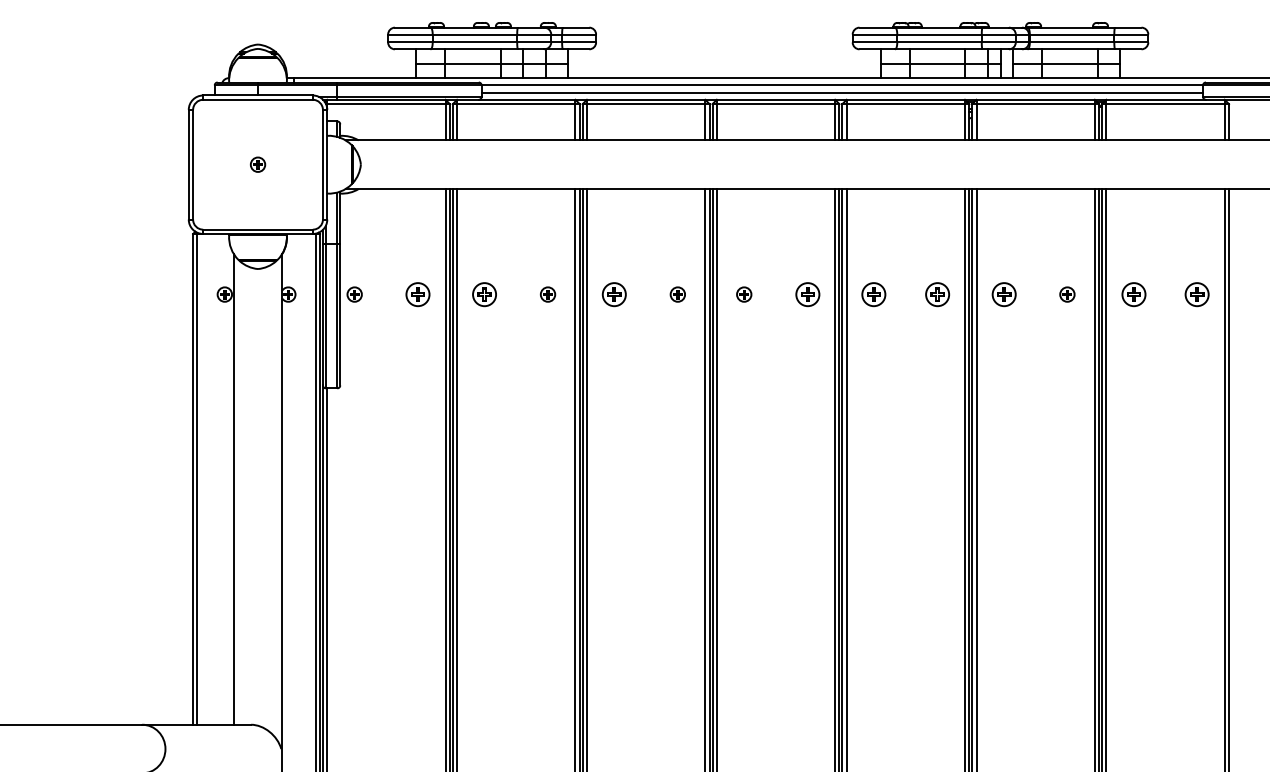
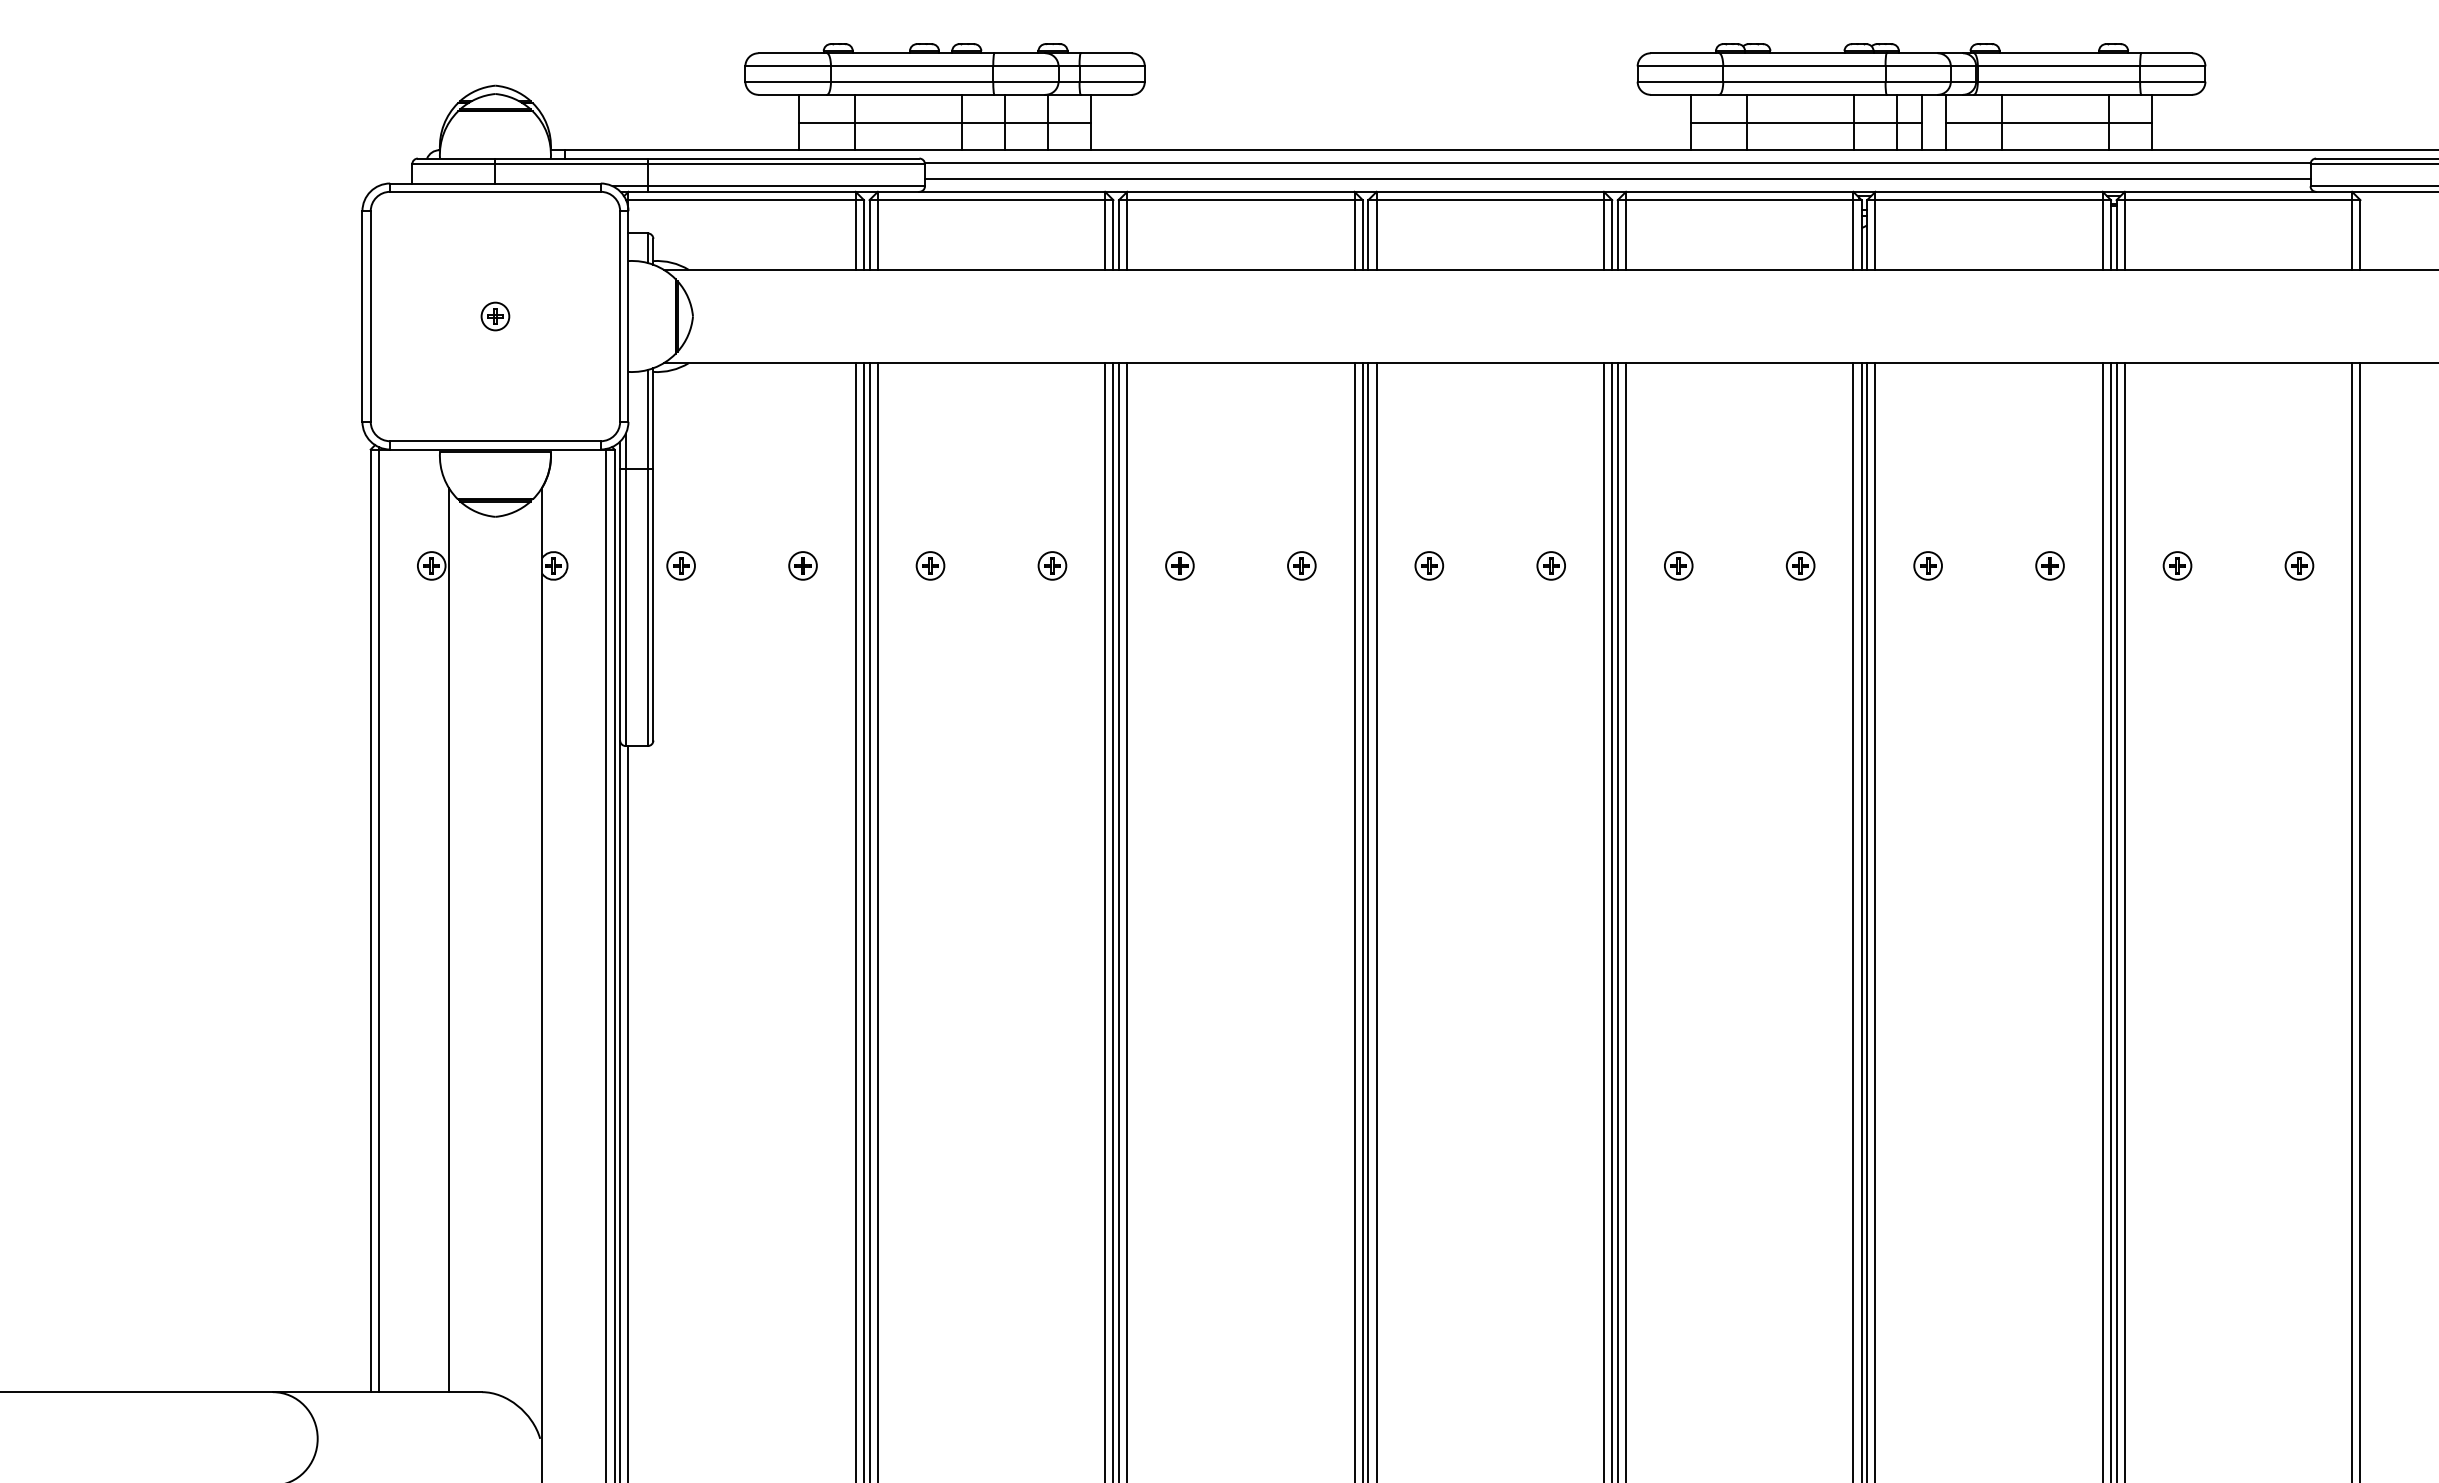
part: (418, 294) -> (803, 565), size x0.62
part: (484, 294) -> (930, 565), size x0.62
part: (614, 294) -> (1180, 565), size x0.62
part: (807, 294) -> (1550, 565), size x0.62
part: (874, 294) -> (1679, 565), size x0.62
part: (937, 294) -> (1800, 565), size x0.62
part: (1003, 294) -> (1927, 565), size x0.62
part: (1133, 294) -> (2176, 565), size x0.62
part: (1197, 294) -> (2299, 565), size x0.62

